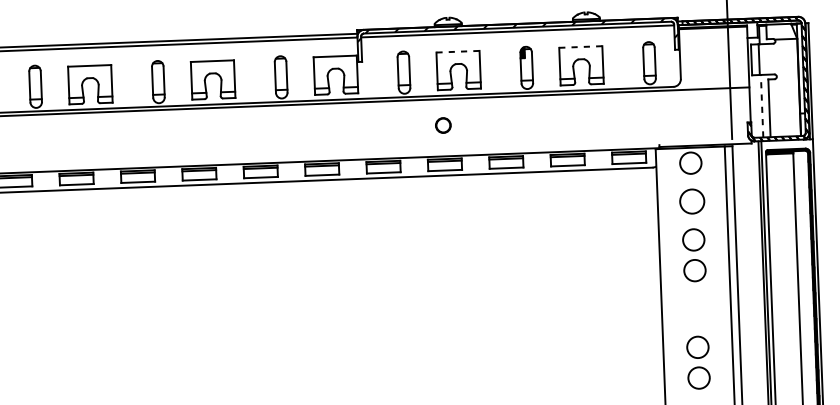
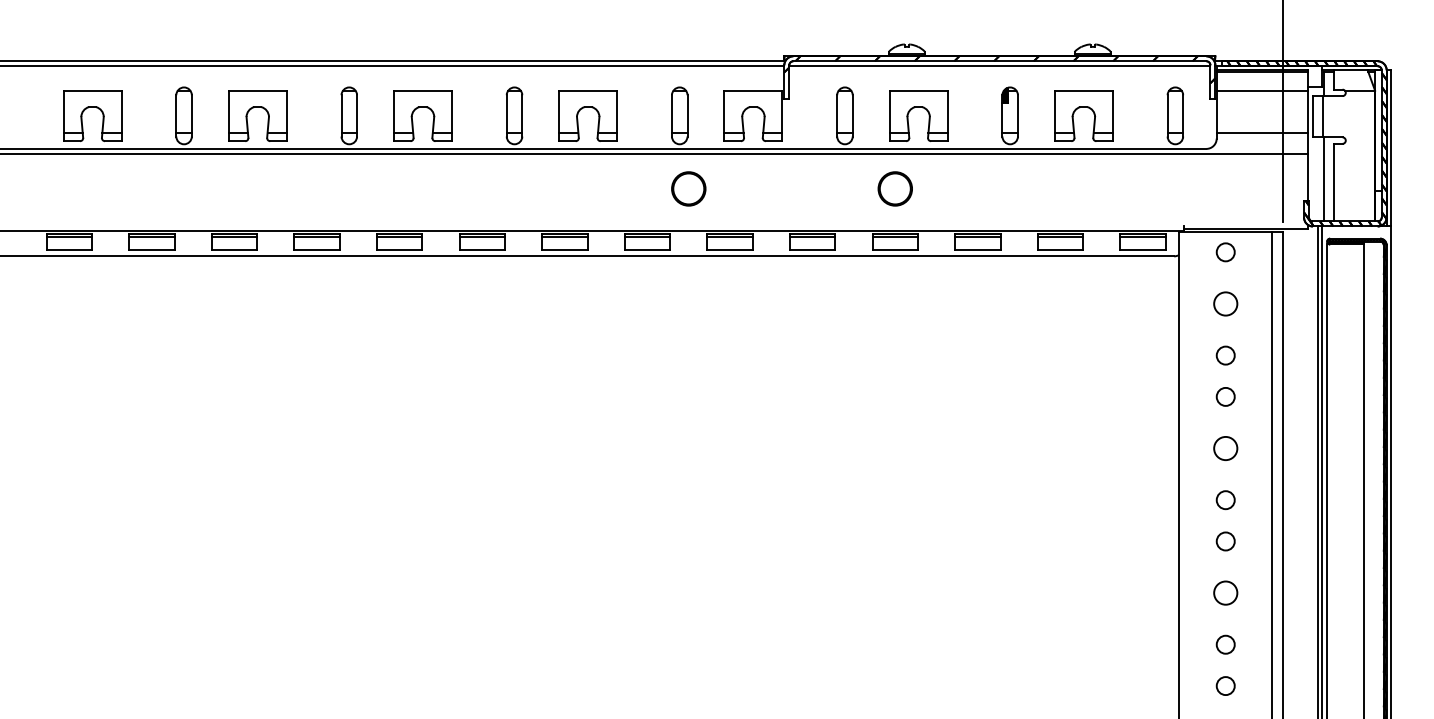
hatch: (517, 33) -> (999, 69), added
line: (713, 41) -> (1262, 90), added
line: (581, 46) -> (1084, 90), dashed -> solid
line: (458, 51) -> (919, 90), dashed -> solid
line: (714, 73) -> (1262, 132), added
line: (762, 105) -> (1324, 178), dashed -> solid
circle: (442, 125) -> (894, 188), size x1.67
circle: (289, 131) -> (688, 188), added
circle: (690, 163) -> (1225, 252), size x0.62
circle: (692, 201) -> (1225, 303), size x0.71
circle: (693, 239) -> (1225, 355), size x0.62
circle: (694, 270) -> (1225, 396), size x0.62
circle: (696, 308) -> (1225, 448), added
circle: (697, 347) -> (1225, 500), size x0.62
circle: (698, 378) -> (1225, 541), size x0.62

